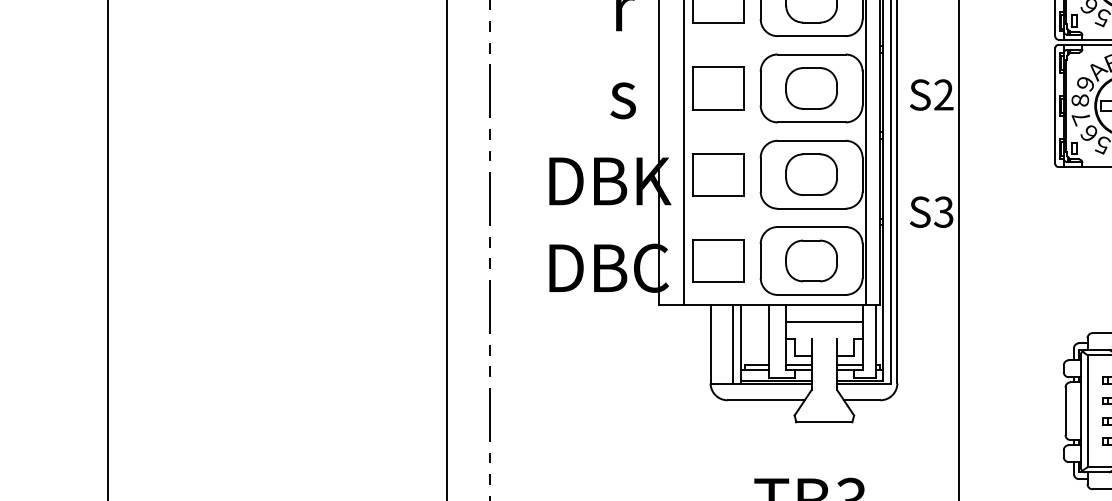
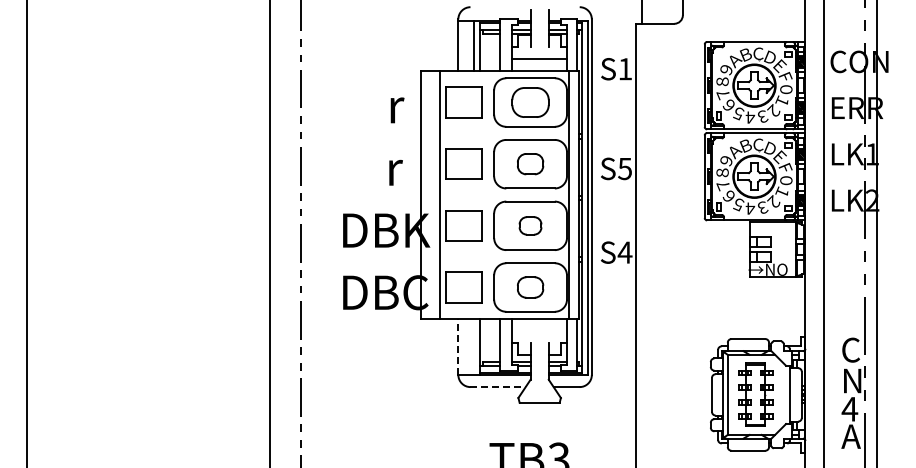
part: (811, 87) -> (530, 163), size x0.7
text: (943, 94) -> (624, 168), S2 -> S5
text: (622, 100) -> (395, 172), s -> r
part: (811, 174) -> (530, 225), size x0.6
text: (943, 211) -> (624, 252), S3 -> S4
part: (811, 260) -> (530, 287), size x0.7
line: (824, 322) -> (539, 331), removed
line: (710, 344) -> (458, 347), solid -> dashed
line: (733, 344) -> (474, 347), removed
line: (766, 400) -> (498, 387), solid -> dashed

